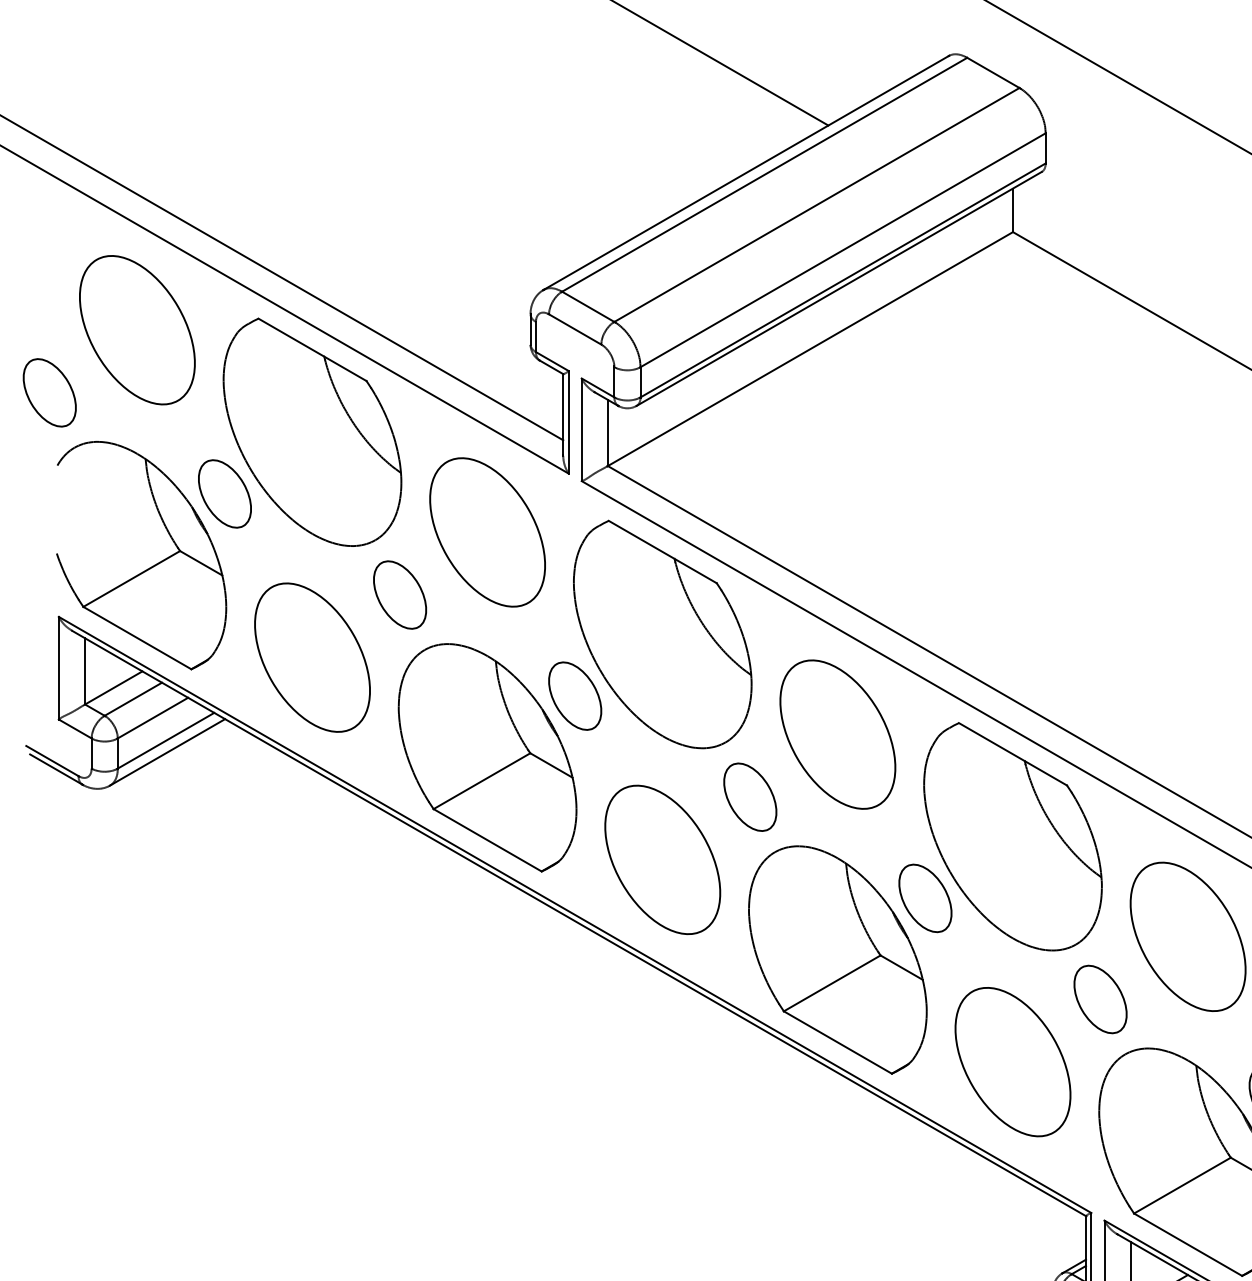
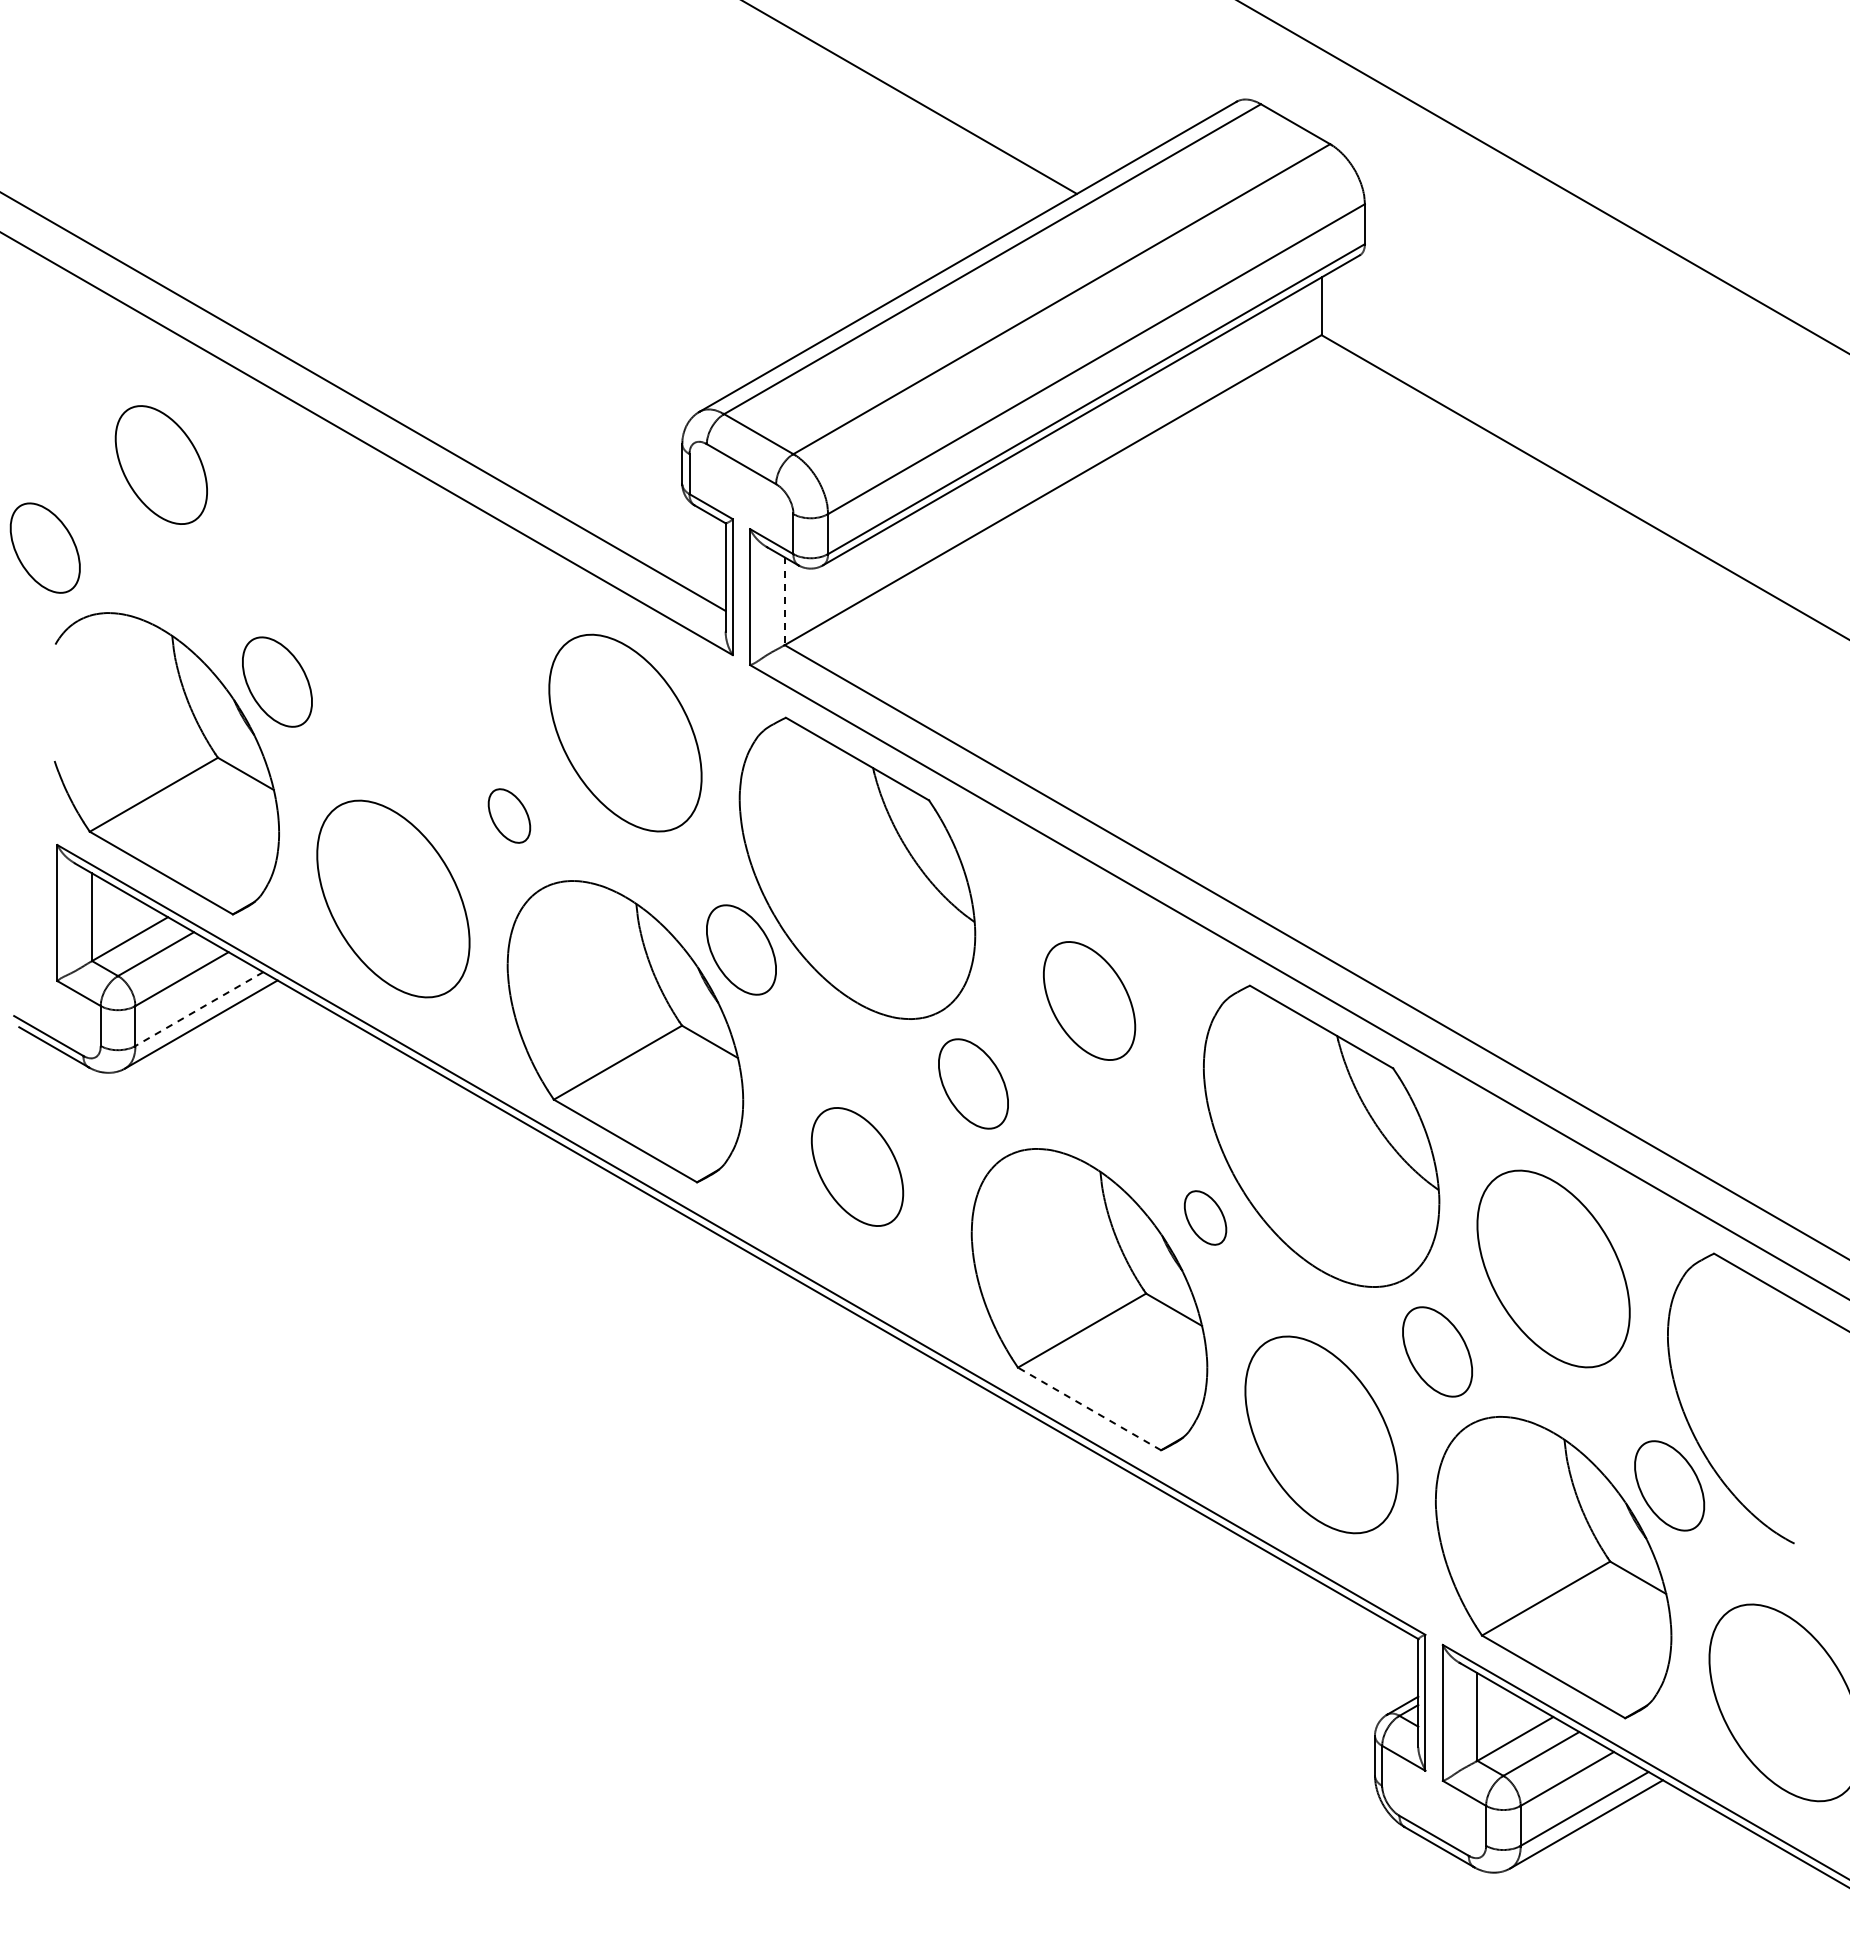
part: (137, 329) -> (161, 464), size x0.6
part: (312, 432) -> (393, 600), removed
line: (607, 433) -> (784, 601), solid -> dashed
part: (400, 594) -> (509, 815), size x0.6
part: (837, 734) -> (1089, 1000), size x0.6
line: (166, 741) -> (199, 1009), solid -> dashed
part: (662, 859) -> (857, 1166), size x0.6
part: (925, 898) -> (1205, 1217), size x0.6
line: (837, 1042) -> (1089, 1408), solid -> dashed

